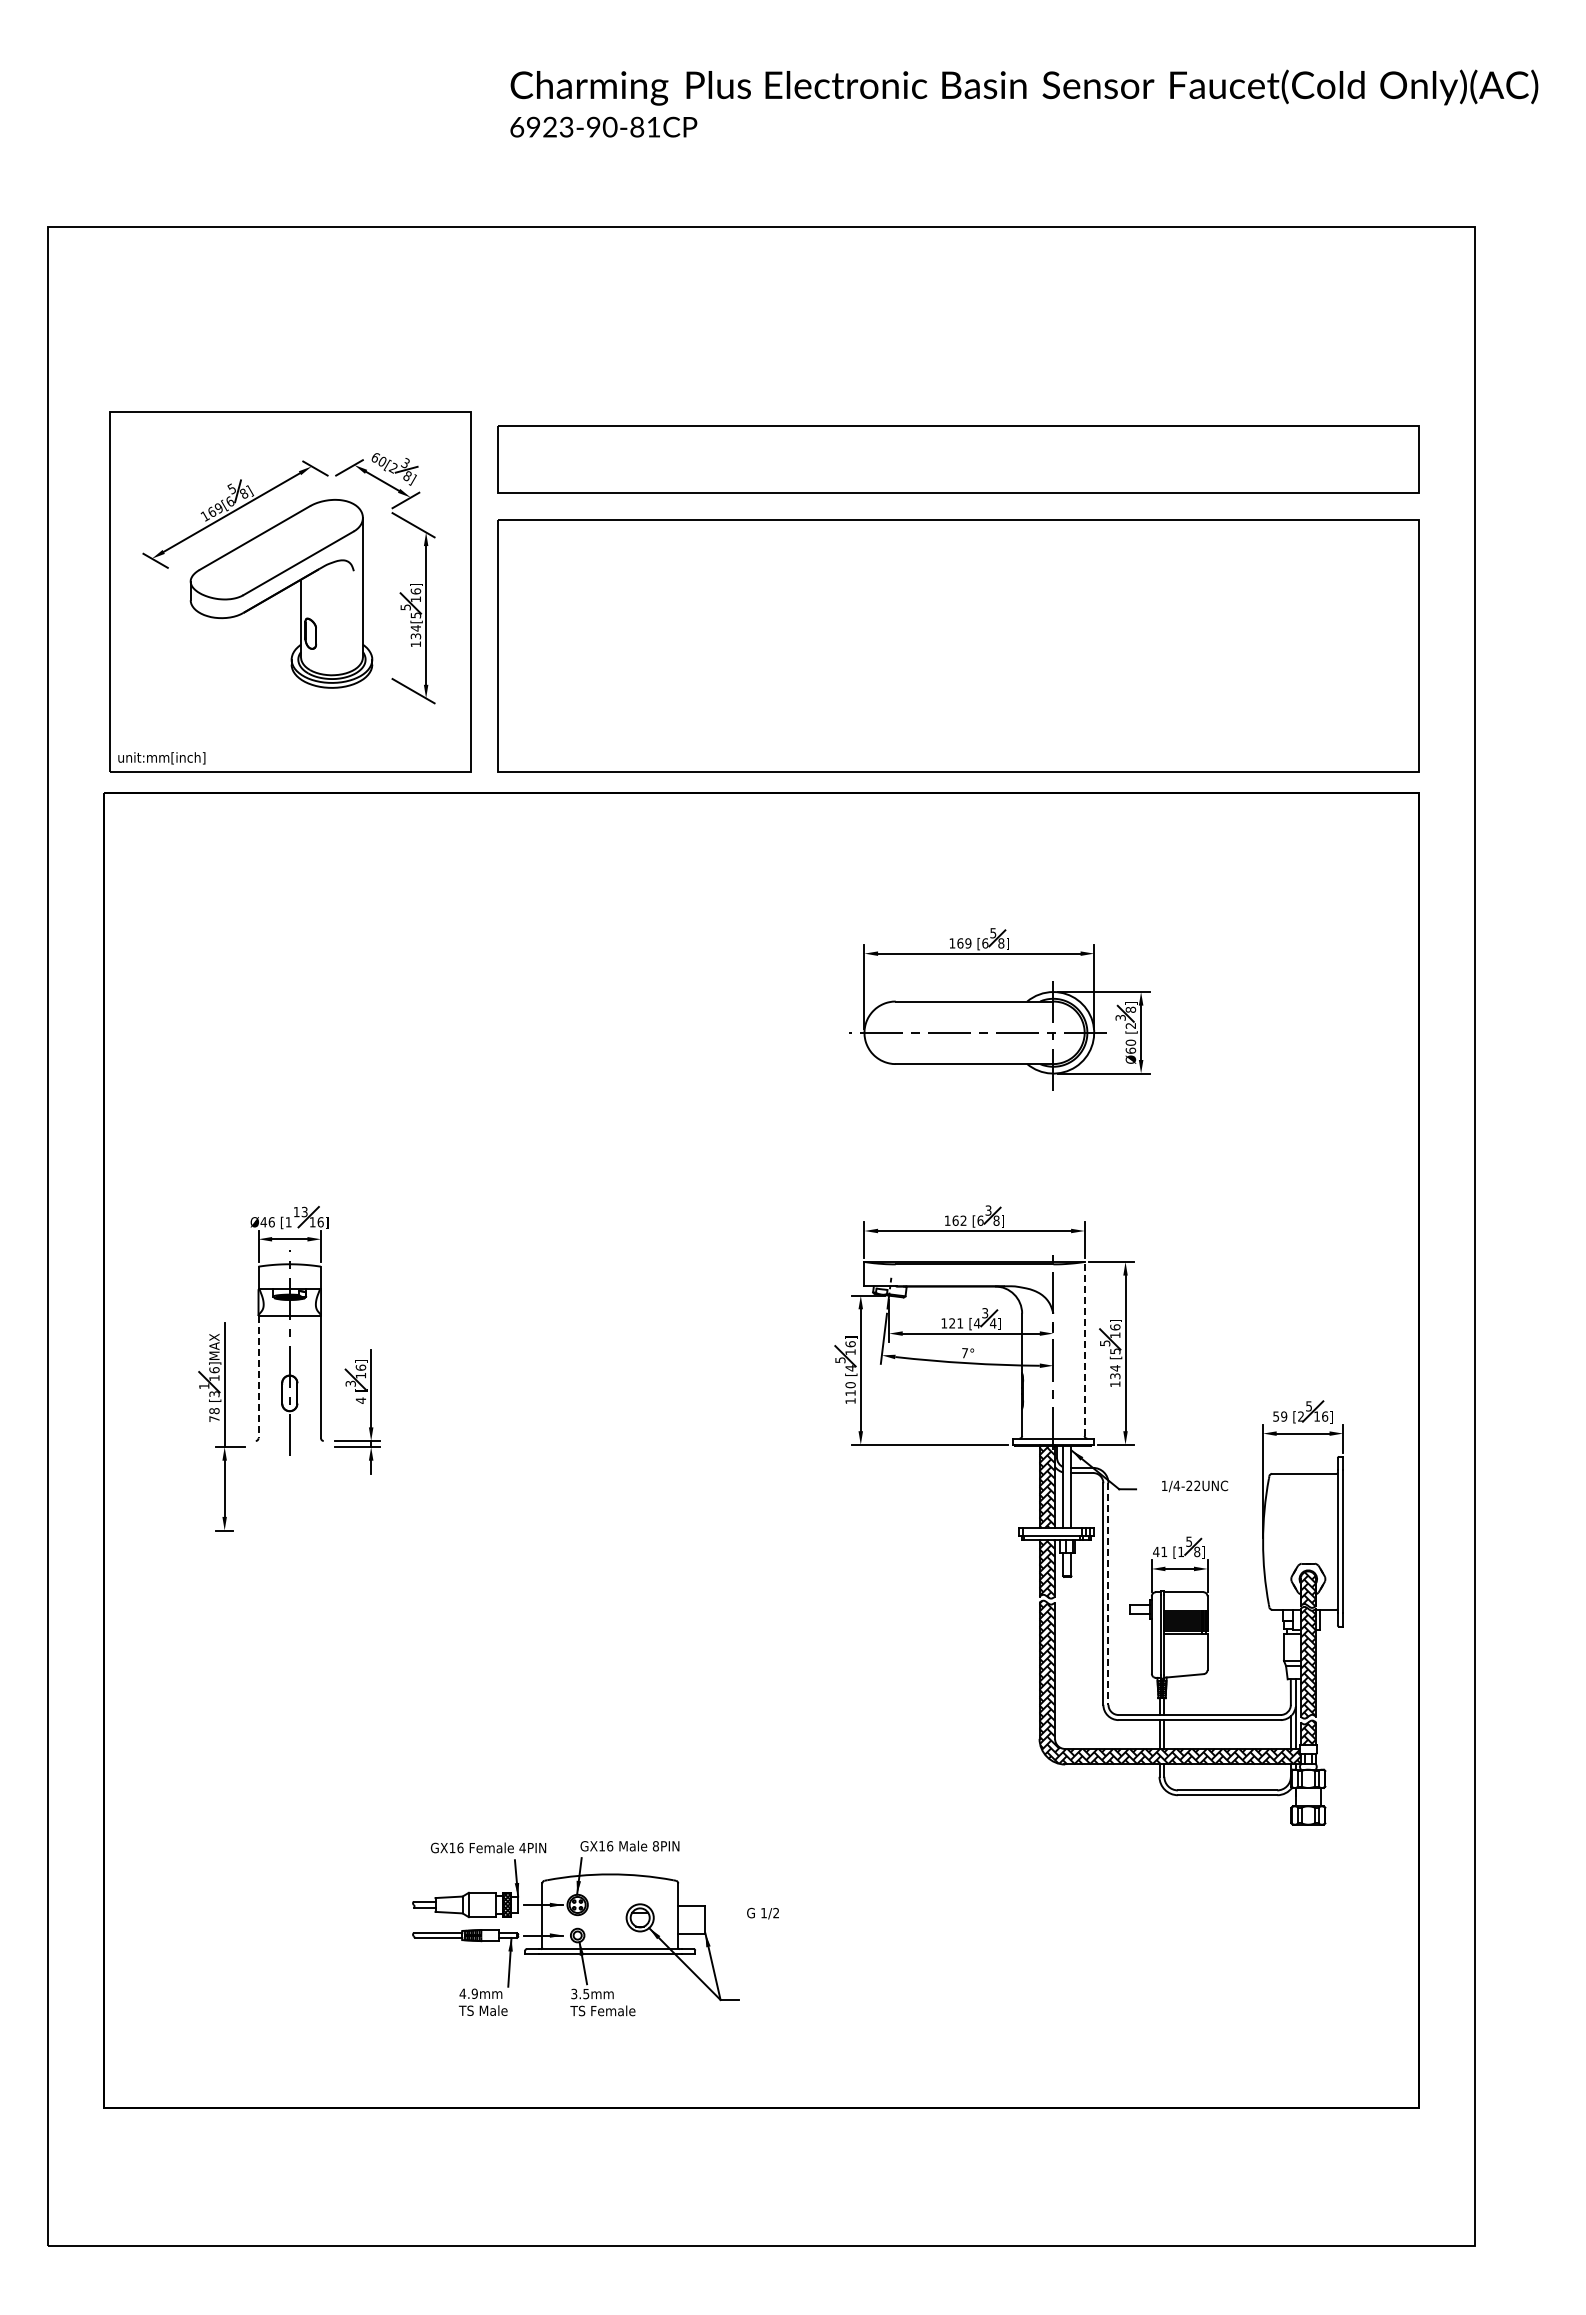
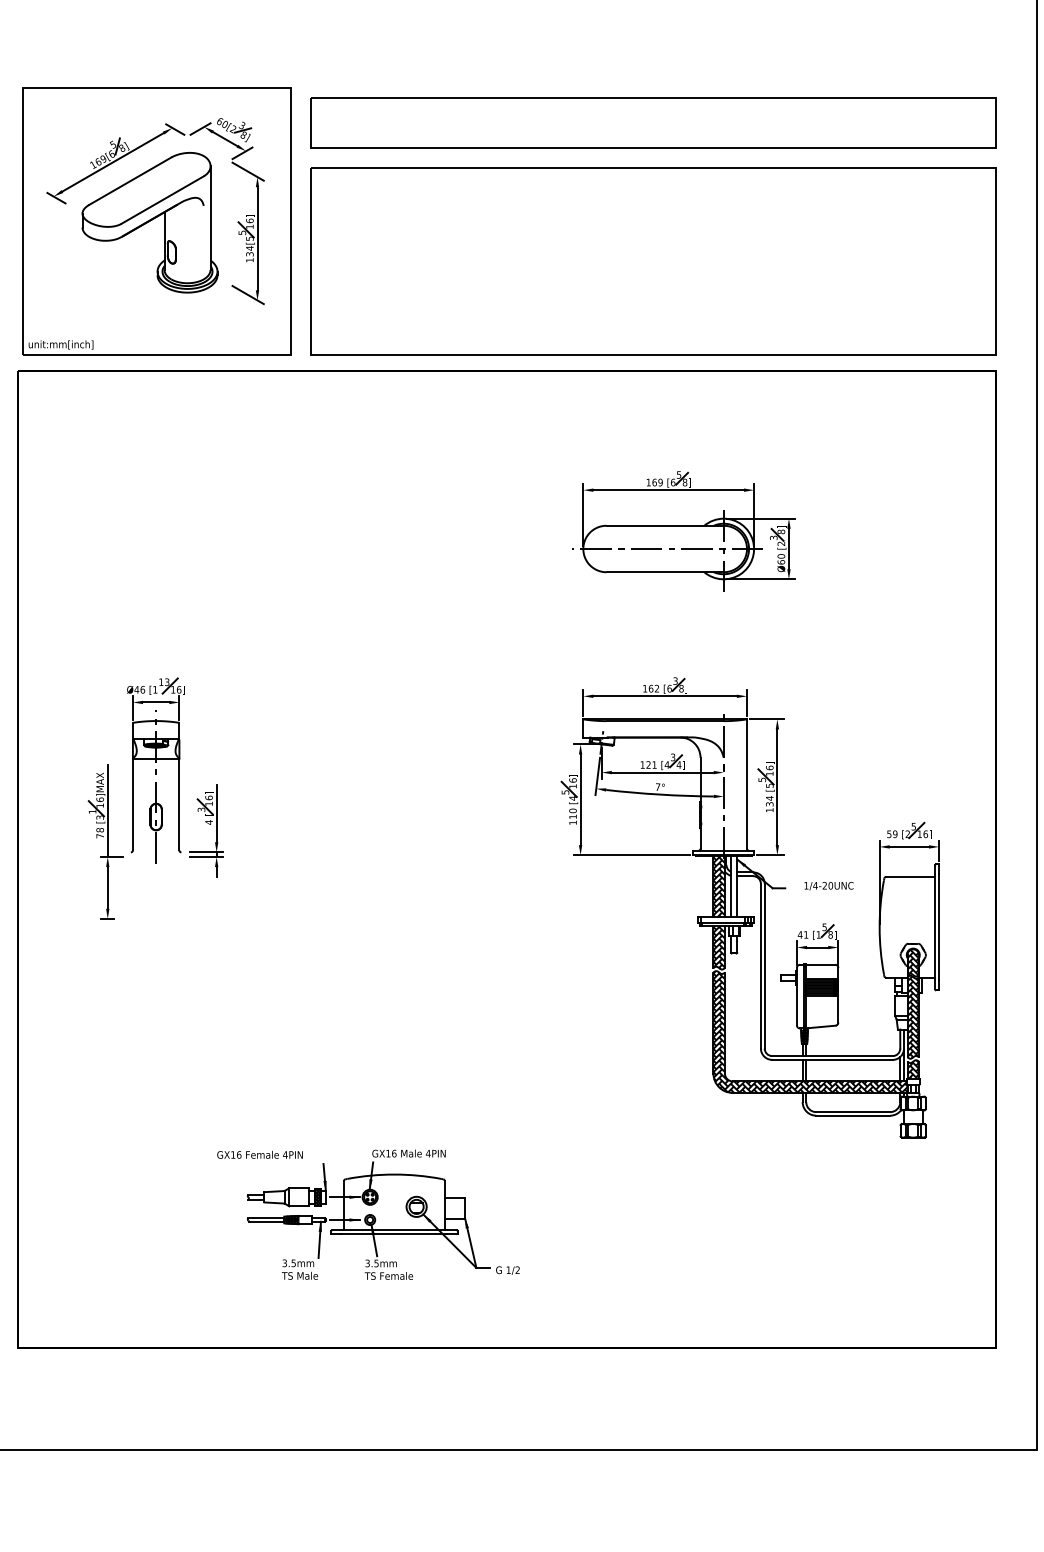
line: (1084, 1348) -> (746, 783), dashed -> solid
line: (258, 1377) -> (132, 805), dashed -> solid
text: (1197, 1485) -> (830, 885), 1/4-22UNC -> 1/4-20UNC
line: (1108, 1594) -> (764, 966), dashed -> solid
text: (655, 1846) -> (428, 1153), 8PIN -> 4PIN
text: (488, 1847) -> (260, 1154), moved
text: (762, 1913) -> (507, 1270), moved
text: (468, 1993) -> (289, 1263), 4.9mm -> 3.5mm

